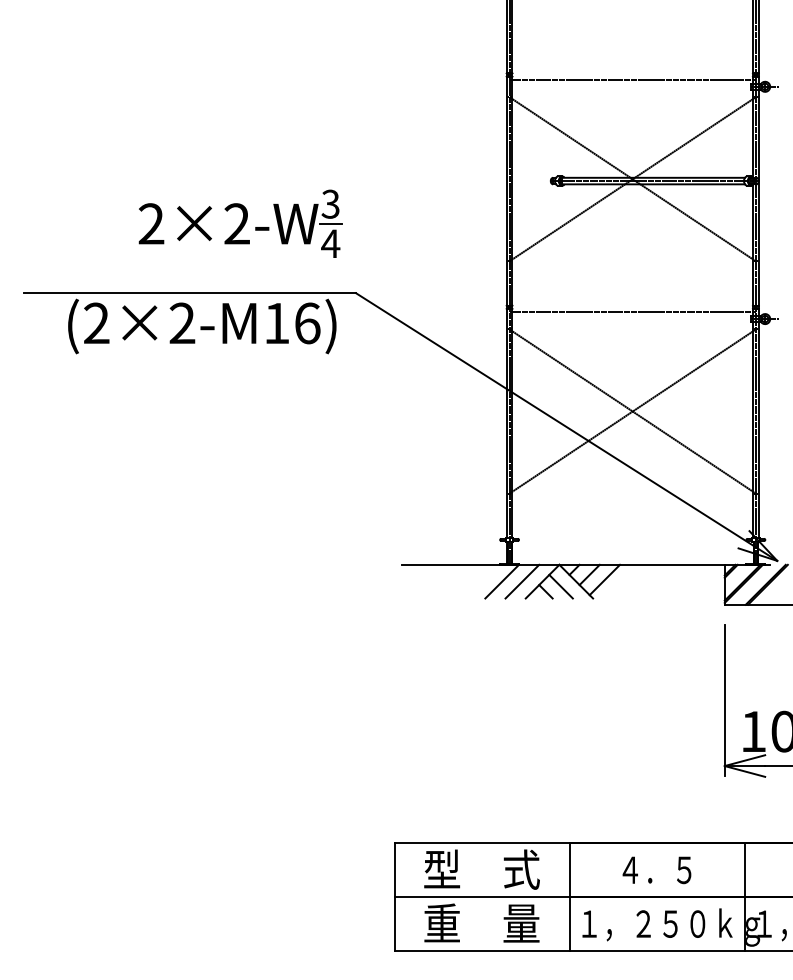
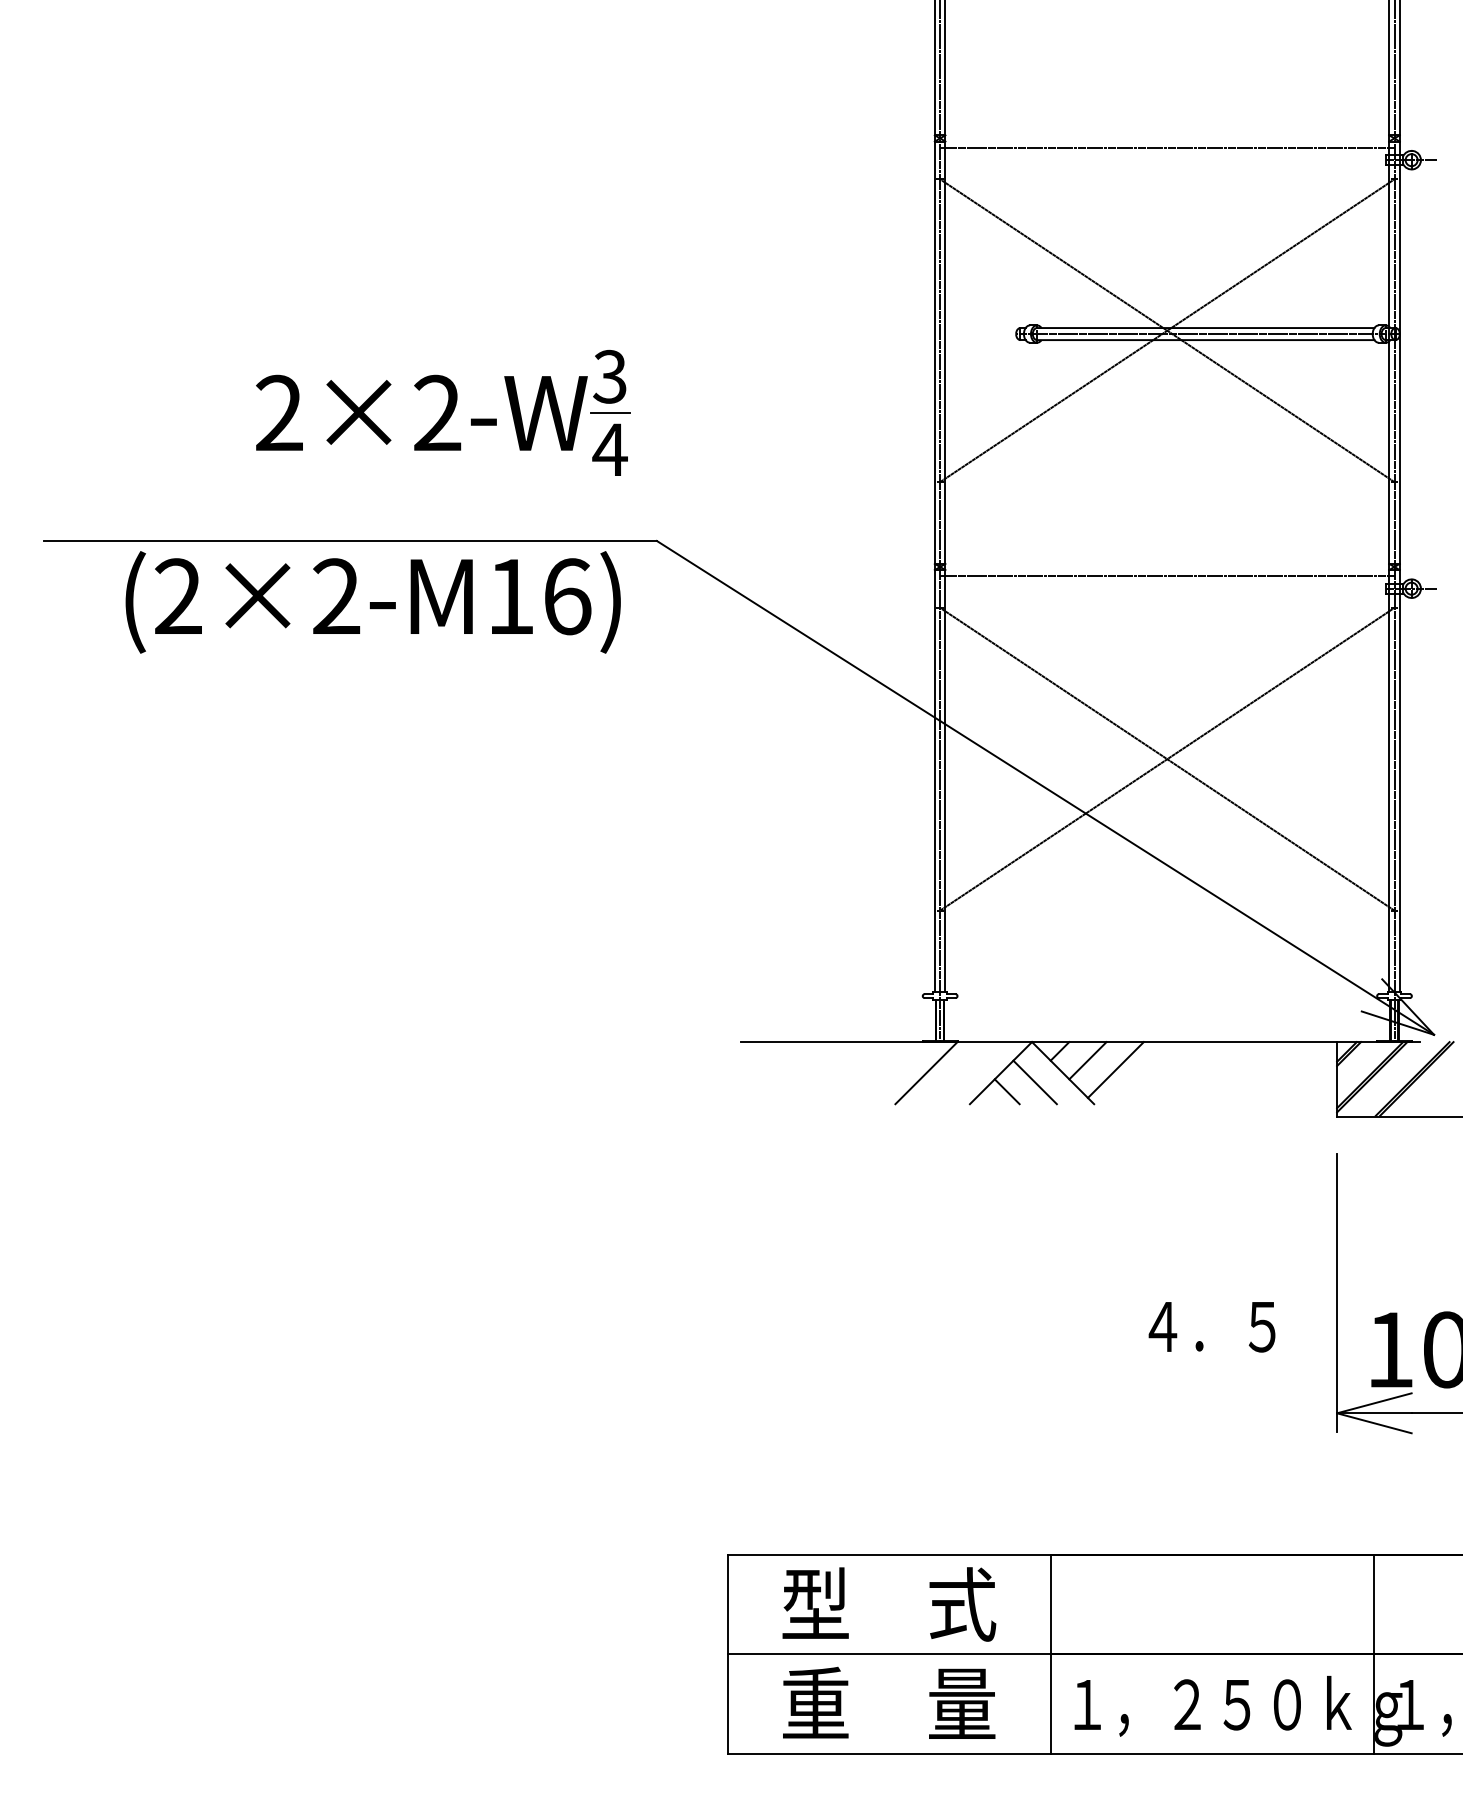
line: (522, 581) -> (963, 1072), removed
text: (656, 870) -> (1211, 1327), moved

